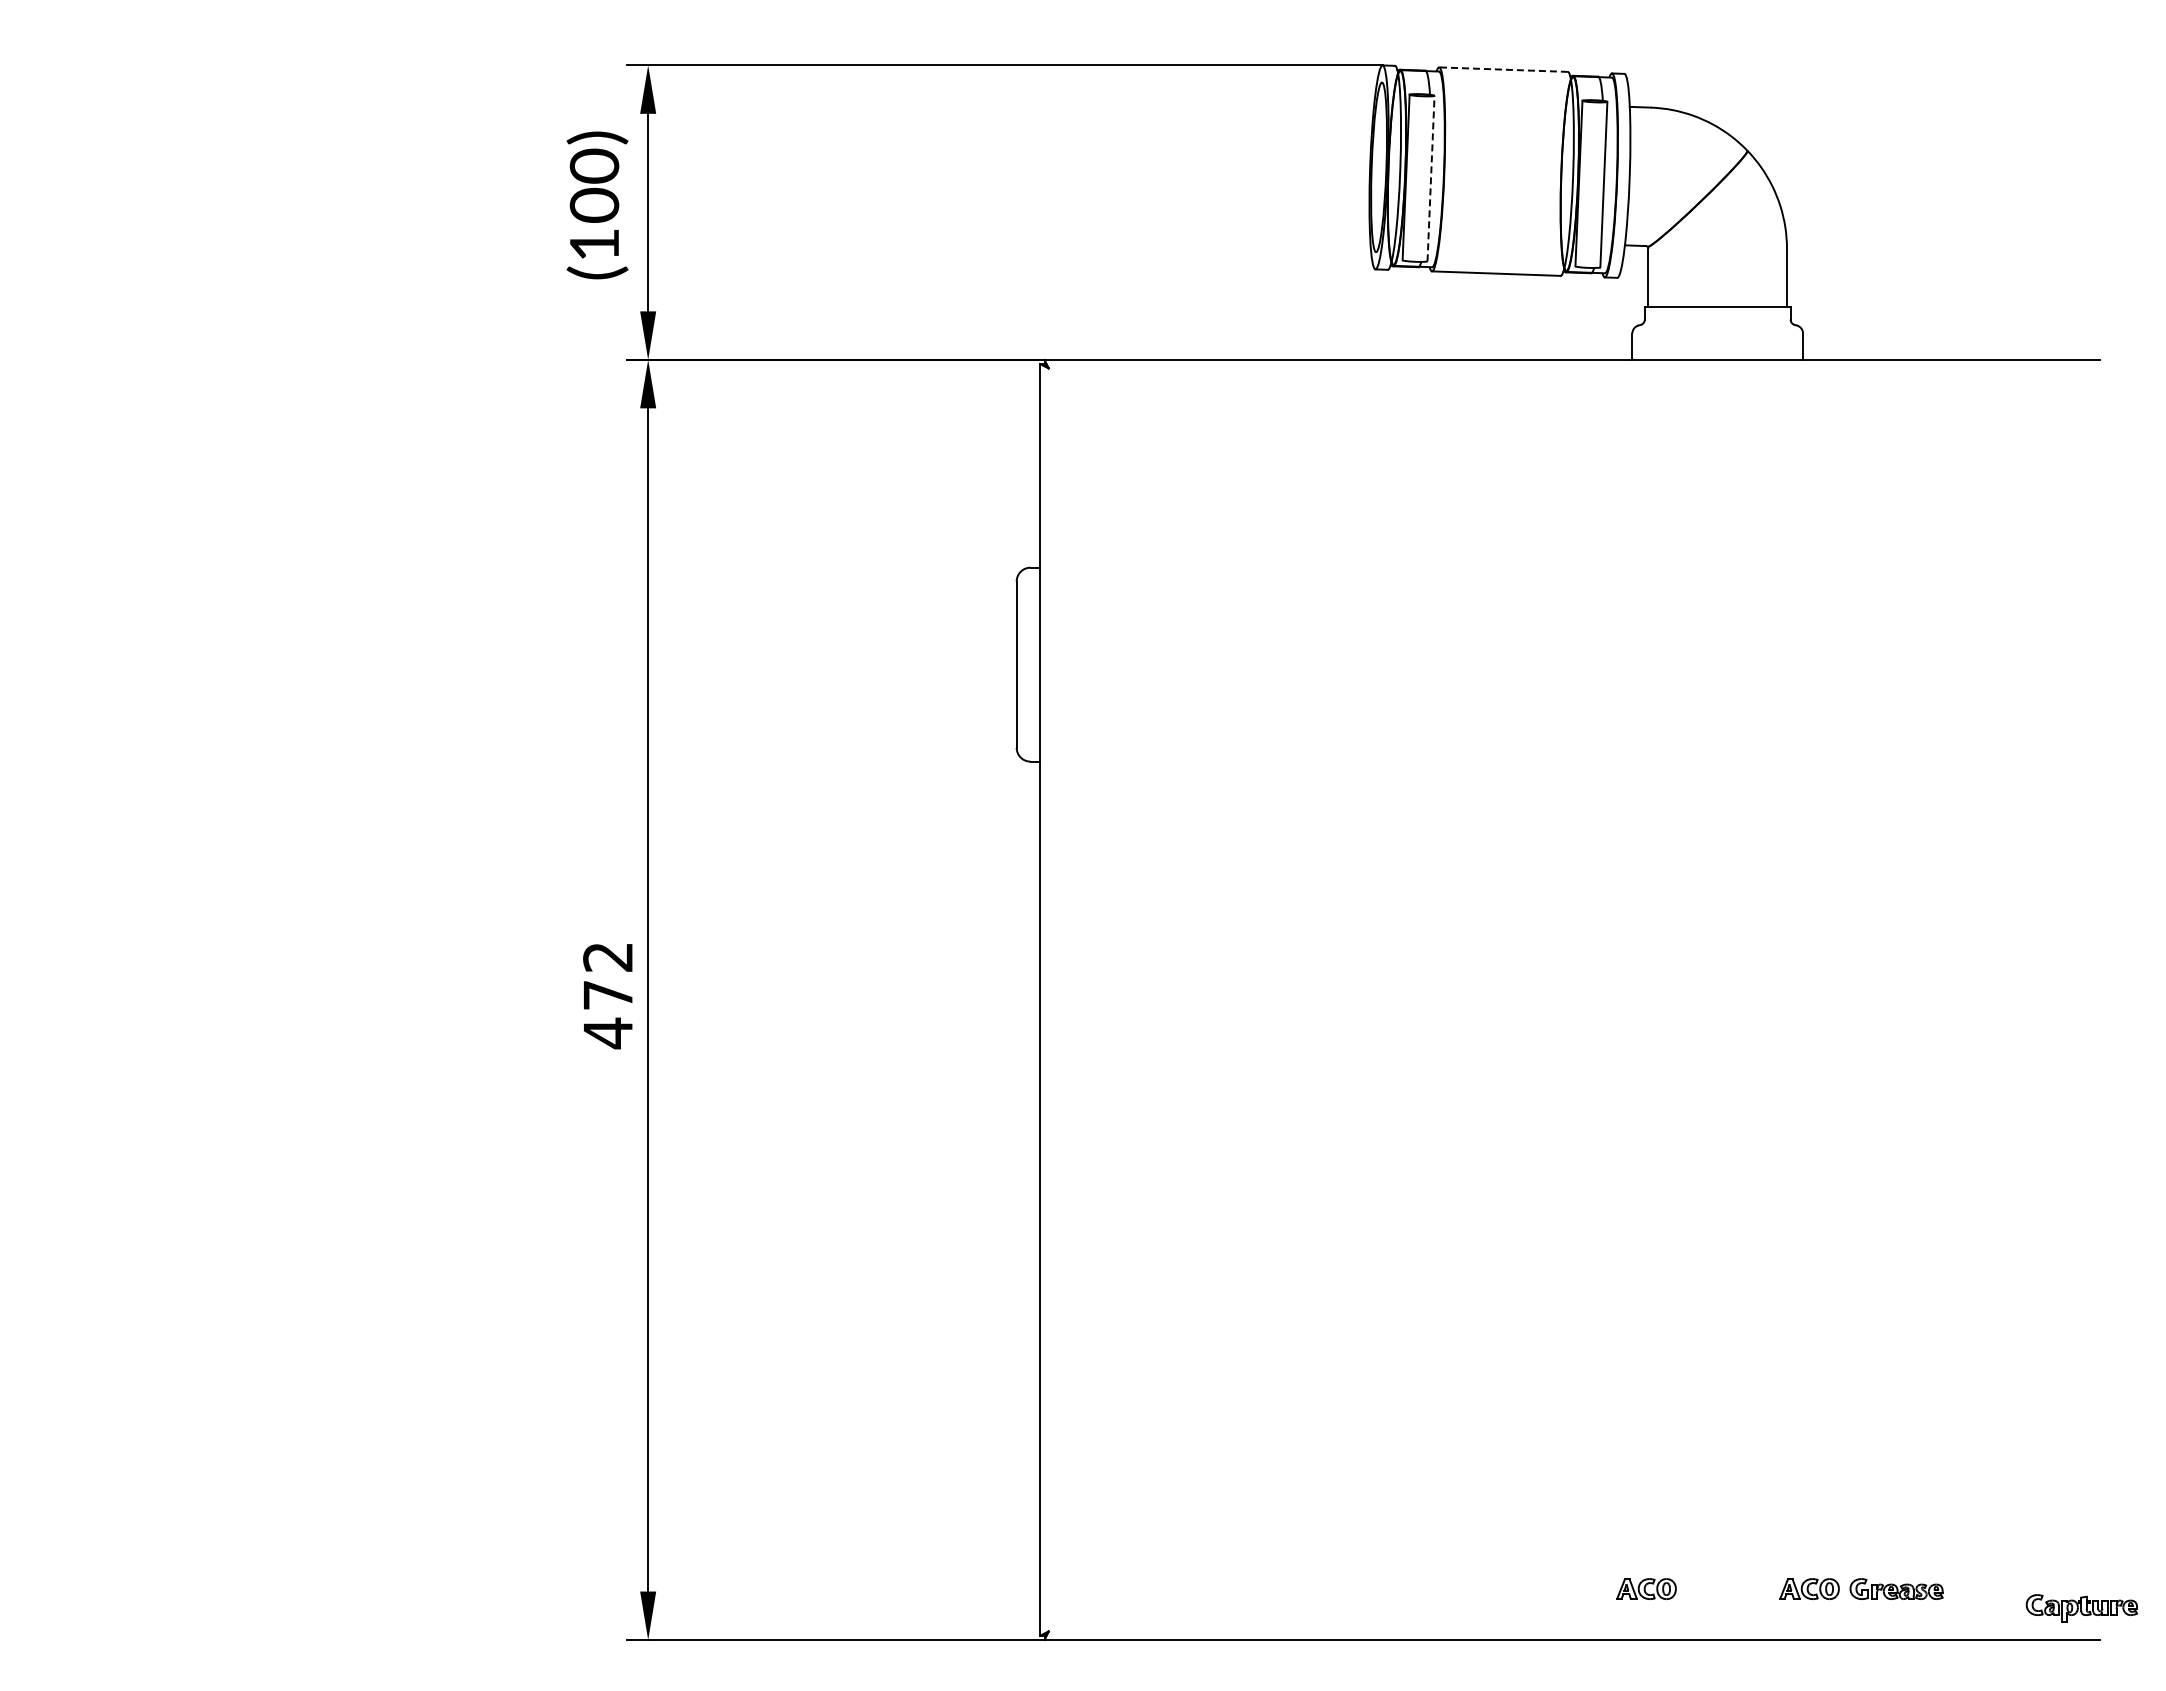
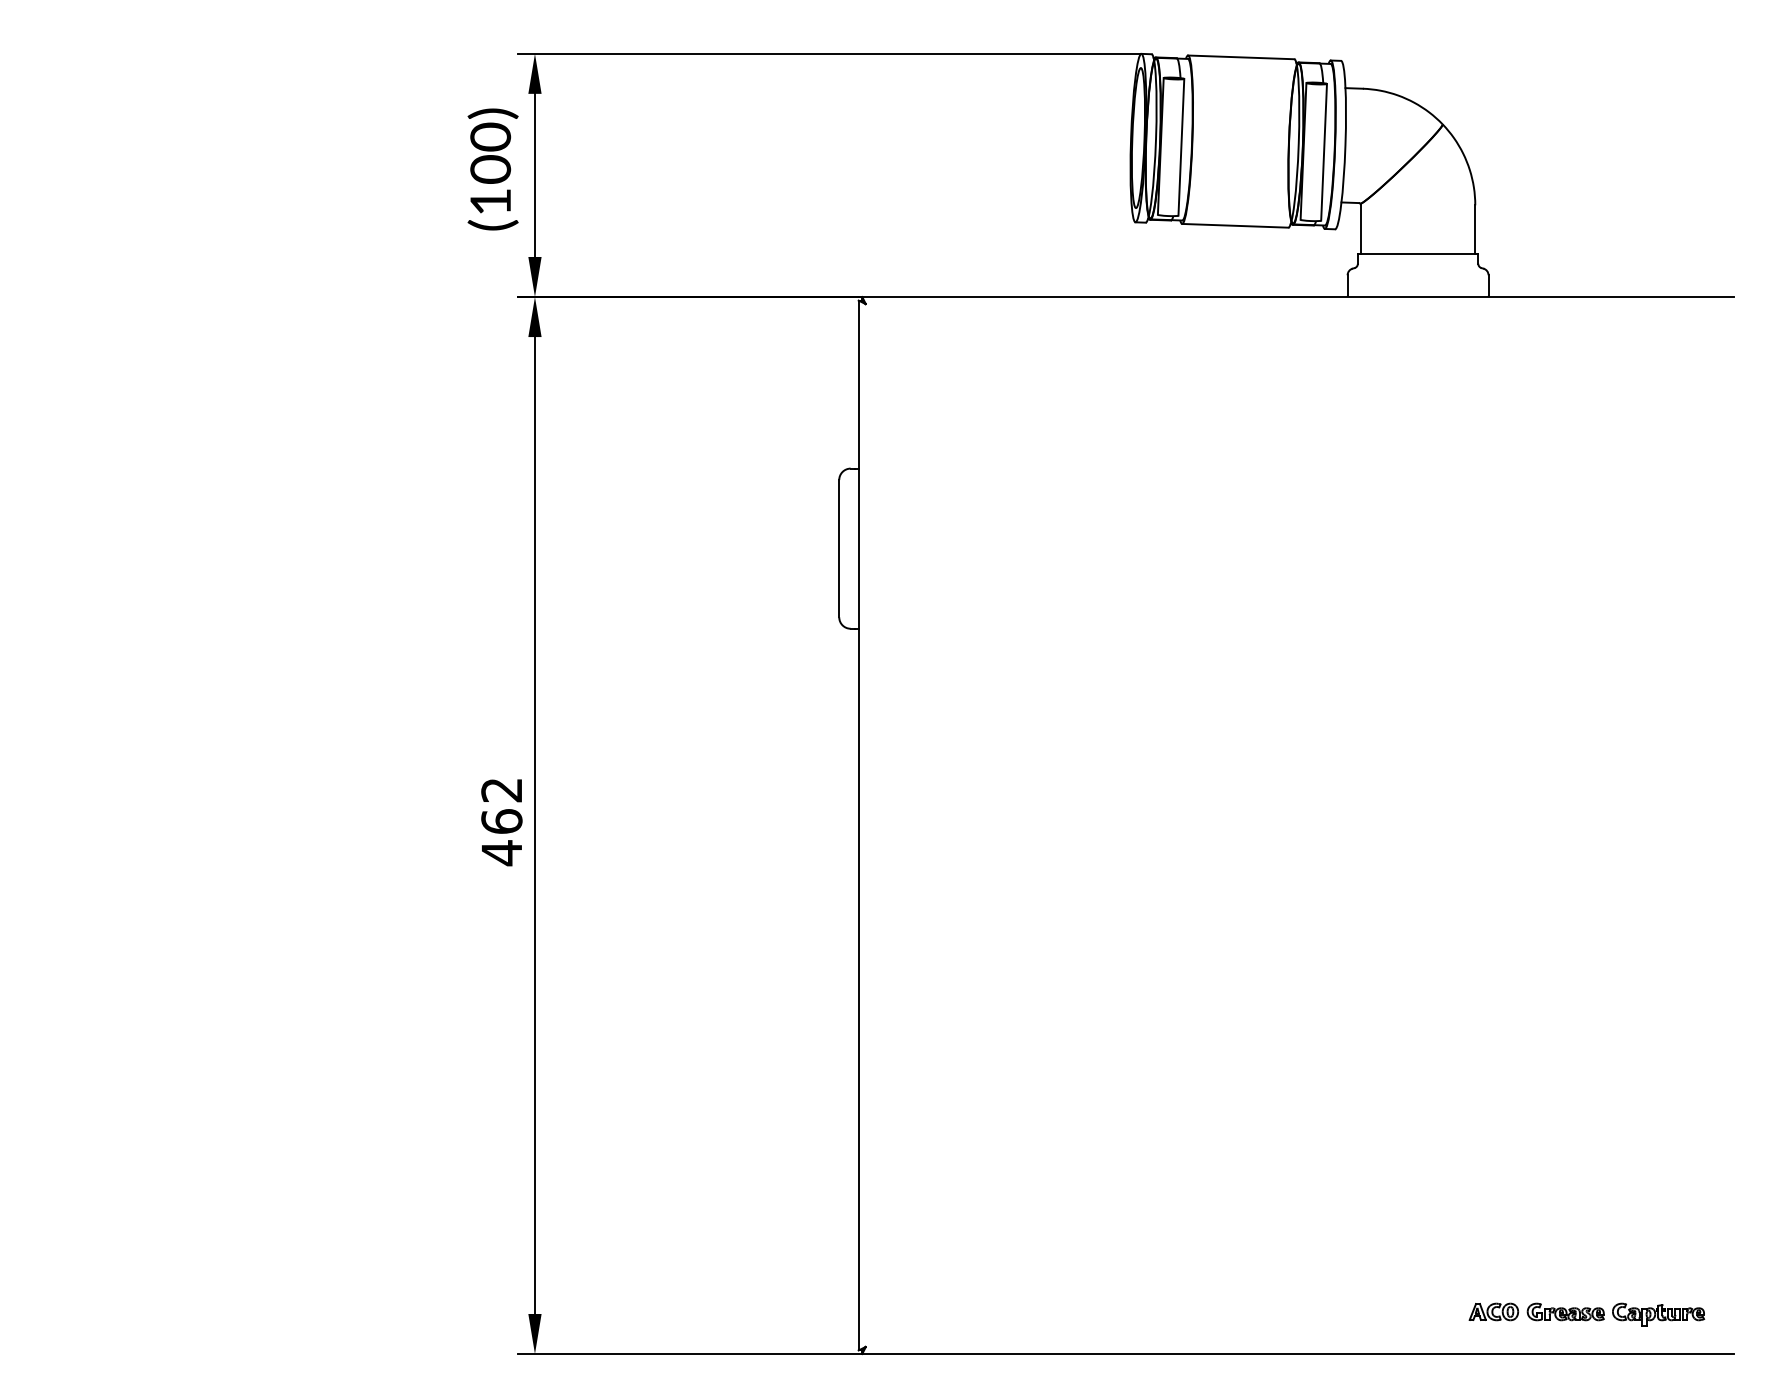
line: (1503, 69) -> (1241, 57), dashed -> solid
line: (1431, 178) -> (1181, 147), dashed -> solid
text: (608, 994) -> (502, 821), 472 -> 462
part: (1646, 1588) -> (1359, 1311), removed
part: (2081, 1608) -> (1658, 1314), moved

